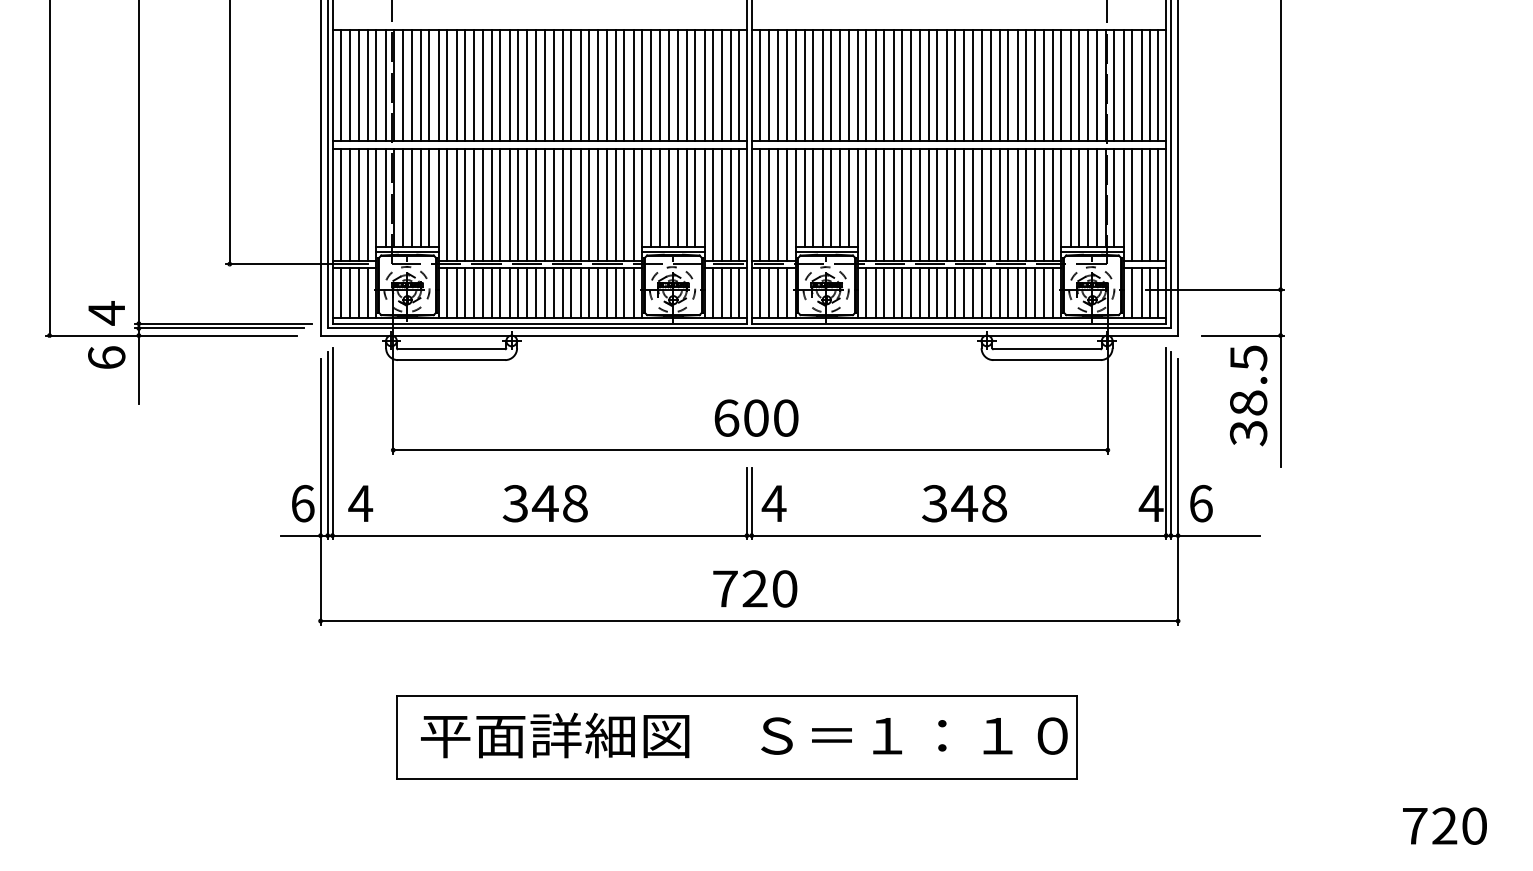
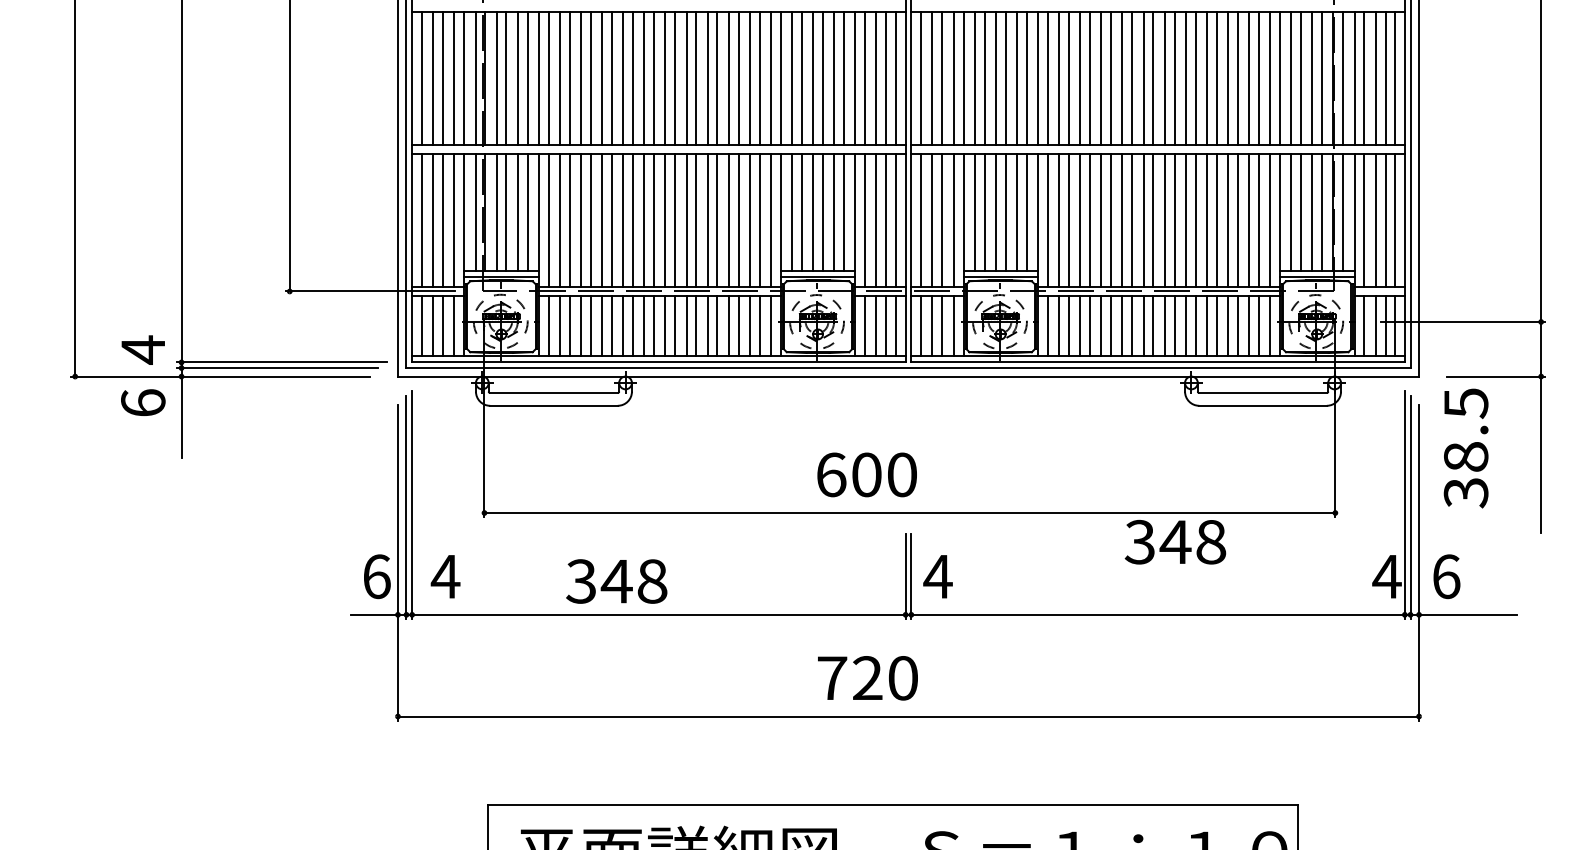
text: (1248, 395) -> (1465, 447), moved
text: (756, 417) -> (867, 474), moved
text: (544, 503) -> (615, 581), moved
text: (964, 503) -> (1175, 541), moved
text: (755, 588) -> (868, 677), moved

